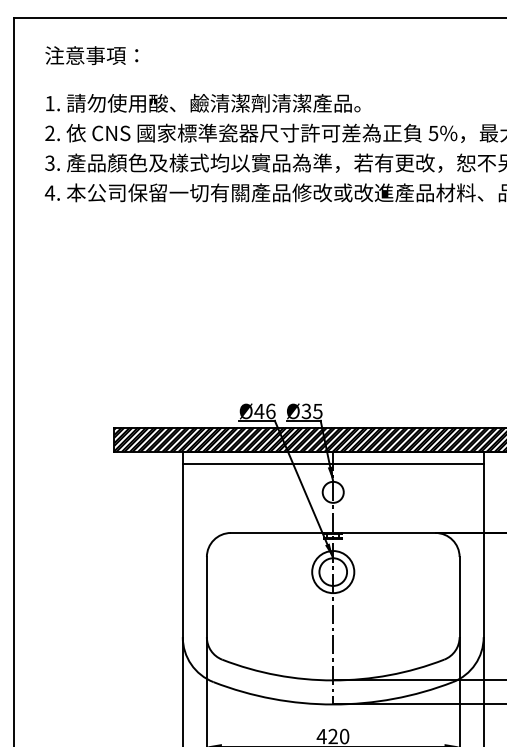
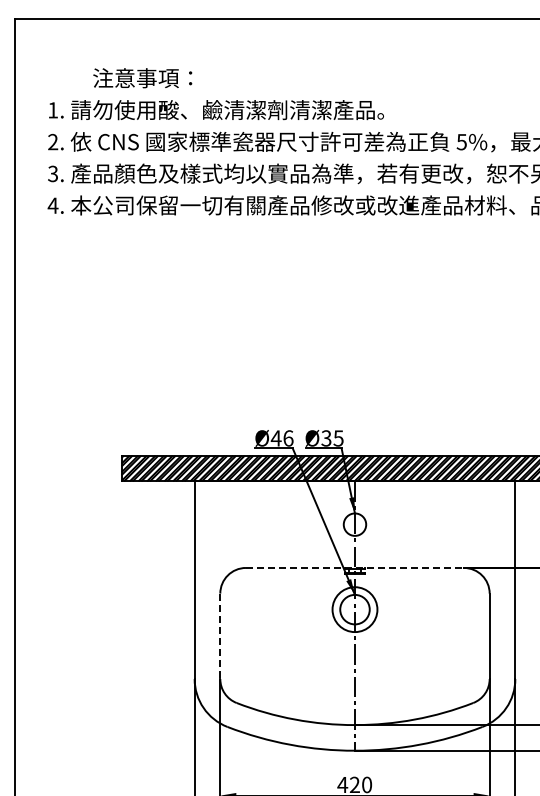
text: (91, 55) -> (142, 78), moved
line: (332, 464) -> (354, 494), removed
line: (333, 532) -> (355, 567), solid -> dashed
line: (207, 597) -> (220, 636), solid -> dashed

